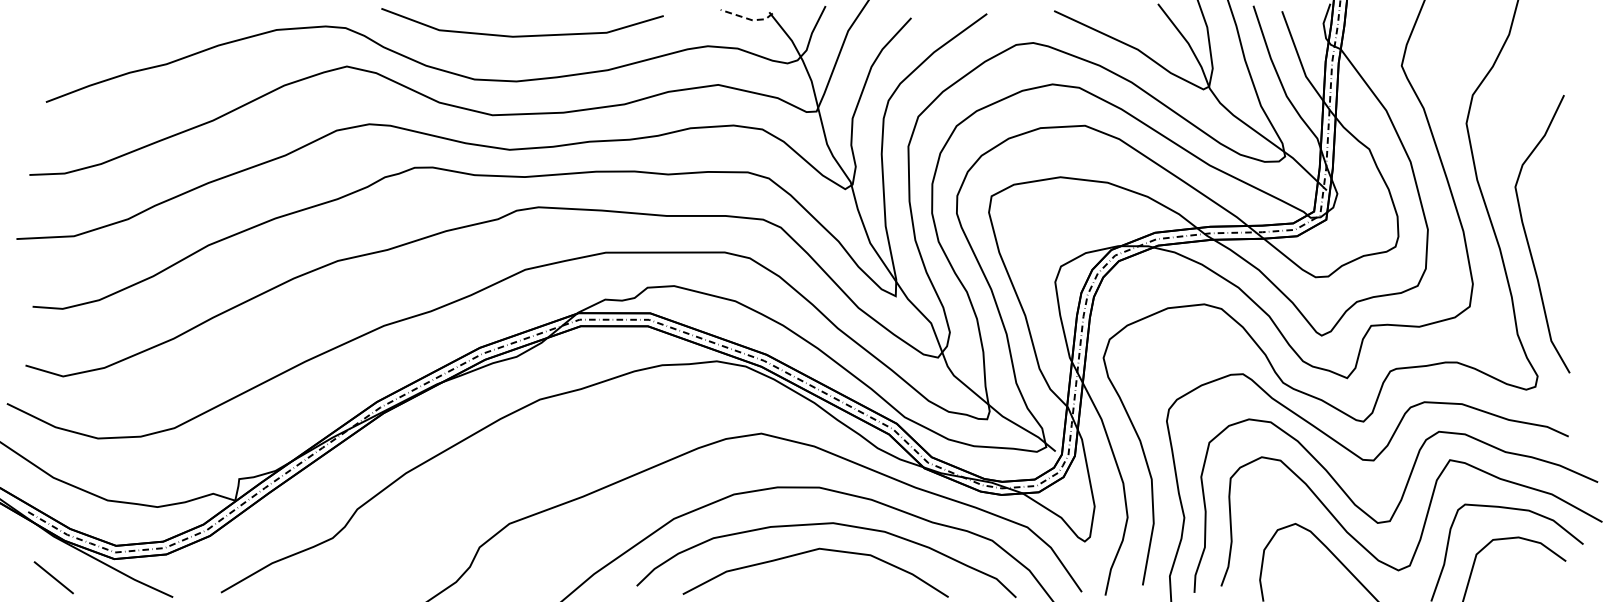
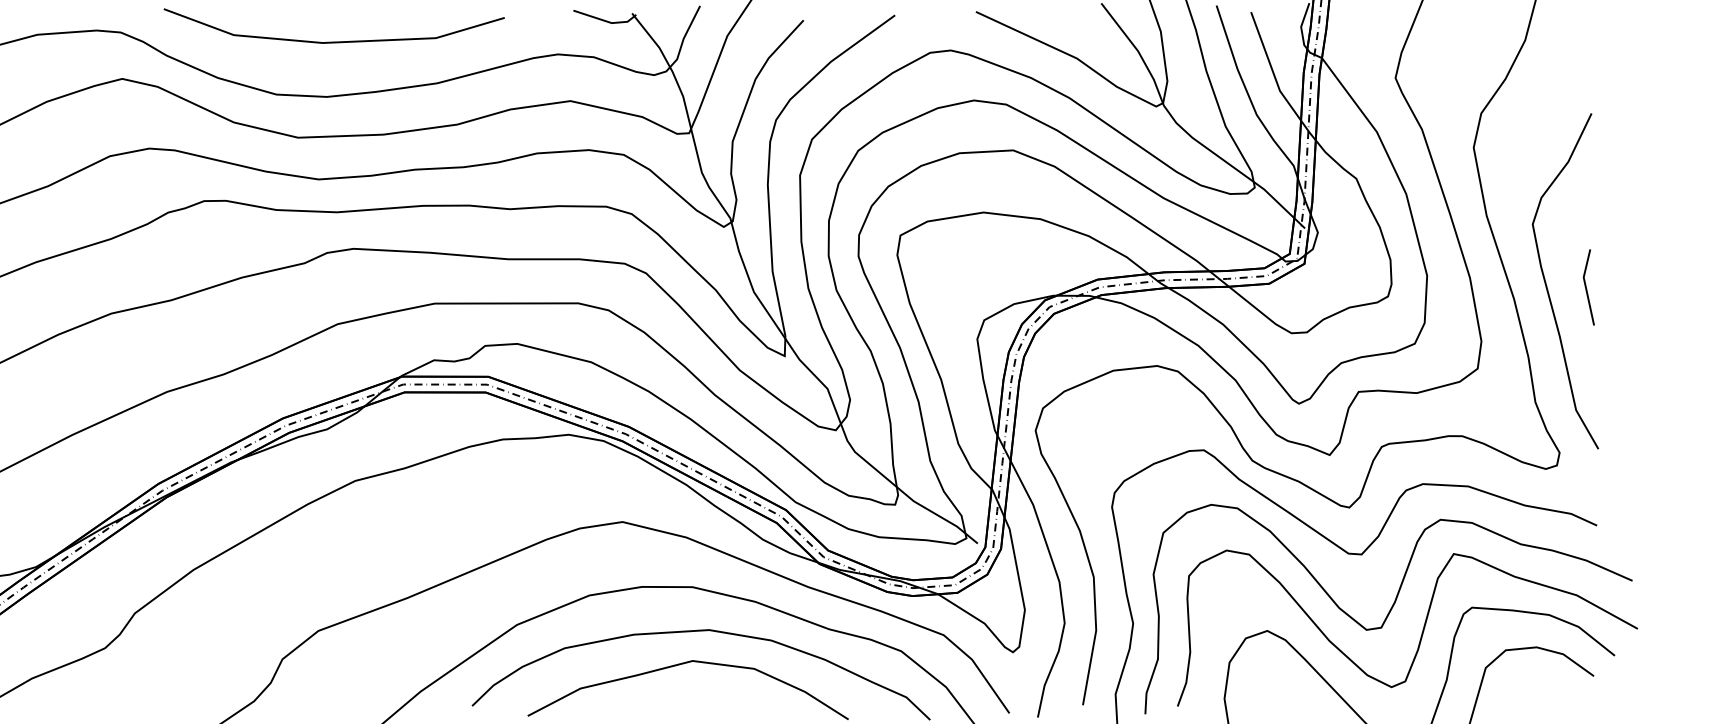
line: (748, 19) -> (607, 22), dashed -> solid
line: (1560, 238) -> (1587, 286), added

